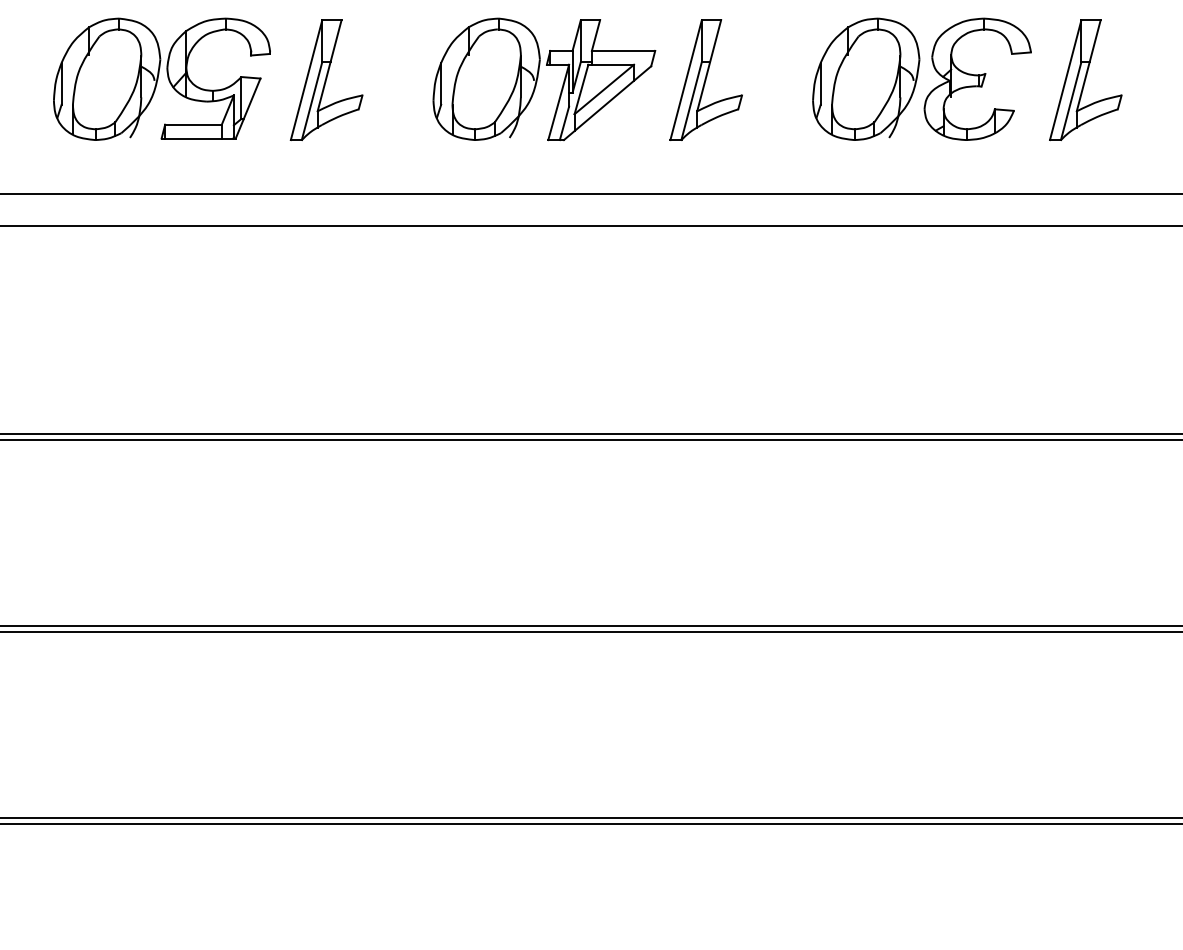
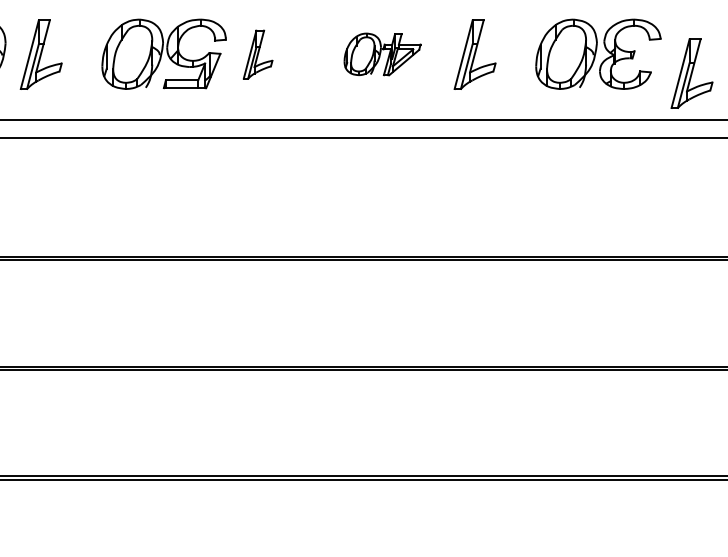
part: (325, 79) -> (257, 54), size x0.7
part: (544, 79) -> (382, 54), size x0.6
part: (1084, 79) -> (691, 73), moved

